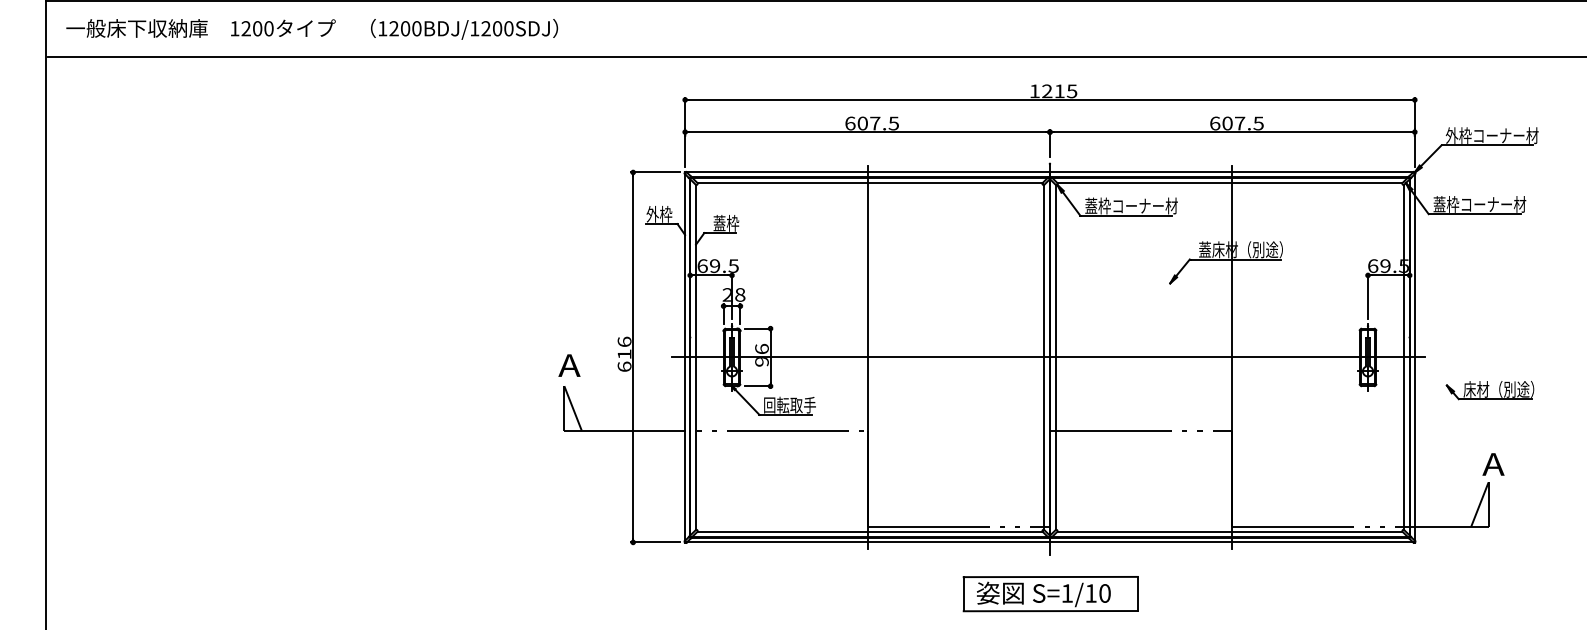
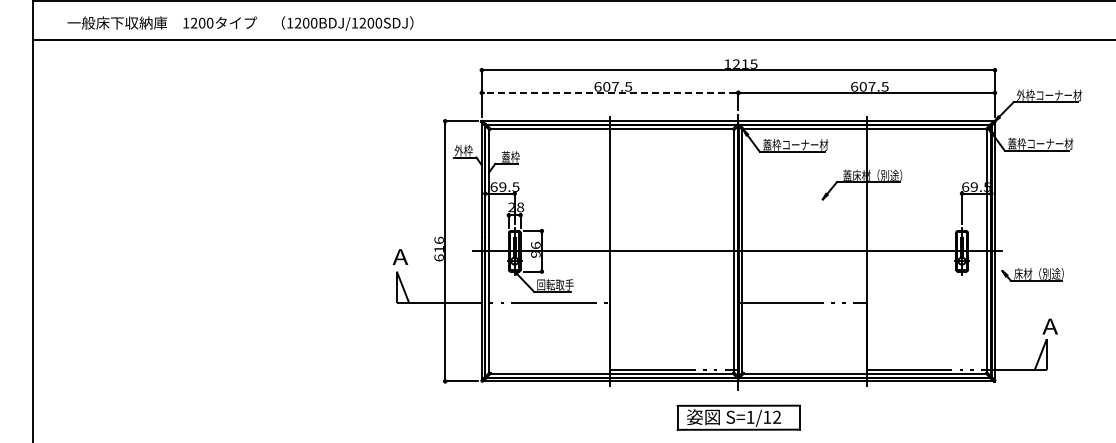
text: (312, 29) -> (240, 23), moved
line: (868, 131) -> (610, 92), solid -> dashed
part: (1489, 390) -> (1032, 274), moved
text: (1105, 592) -> (777, 416), S=1/10 -> S=1/12

